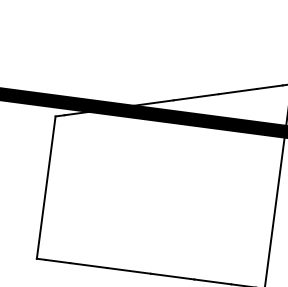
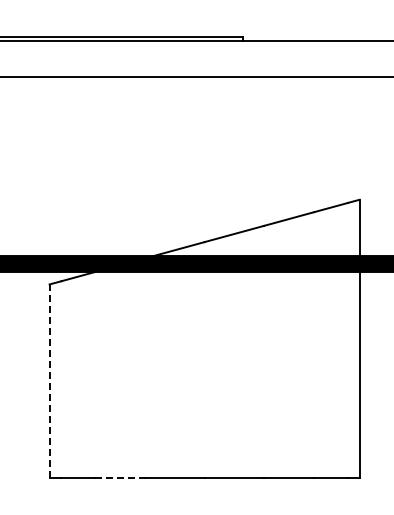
line: (46, 187) -> (49, 381), solid -> dashed
line: (89, 265) -> (120, 477), solid -> dashed

